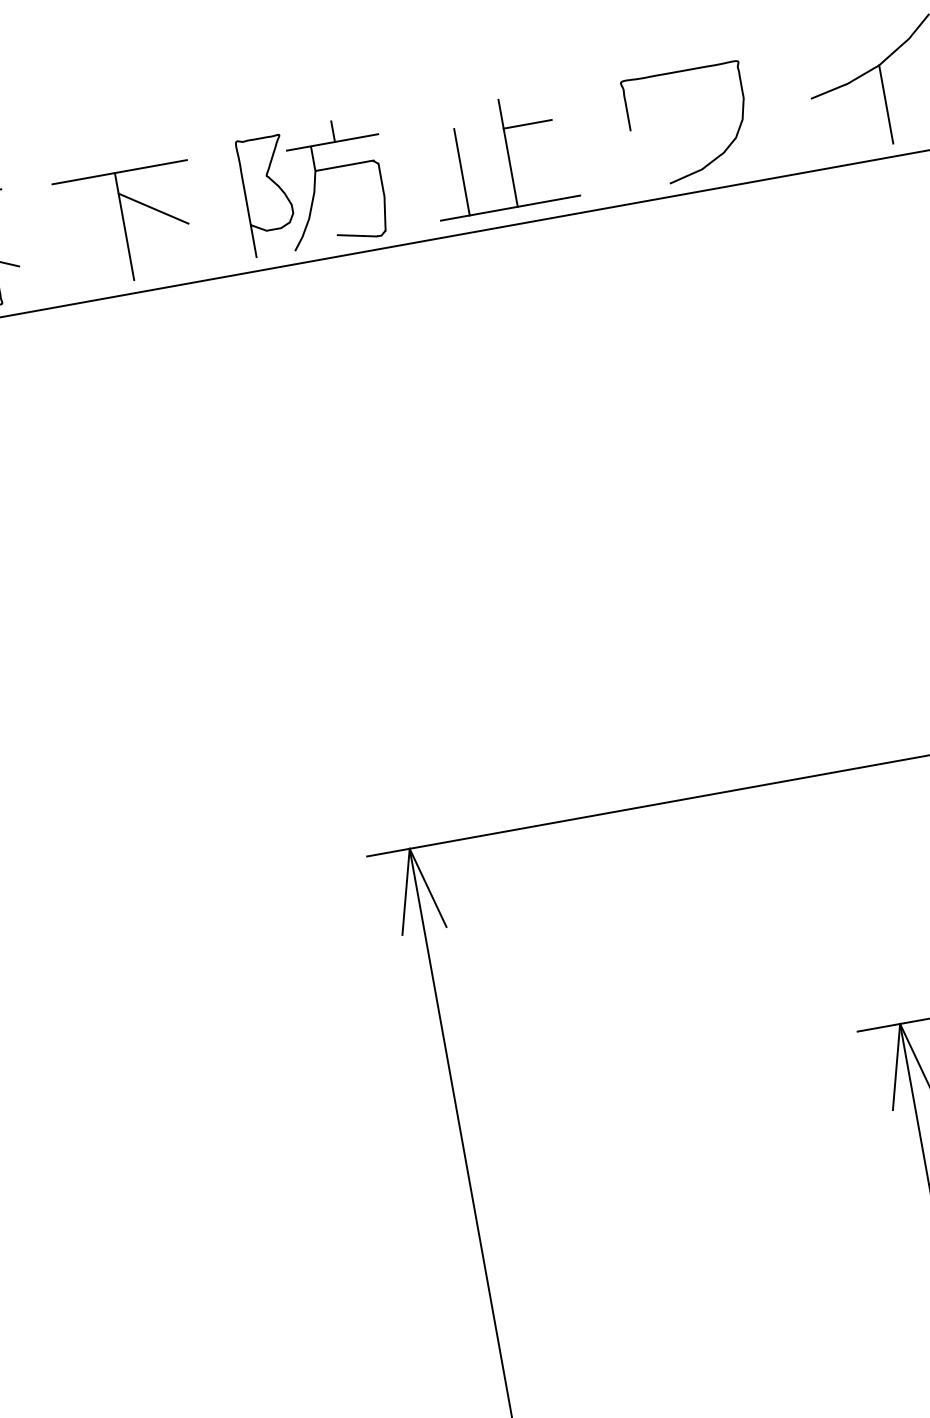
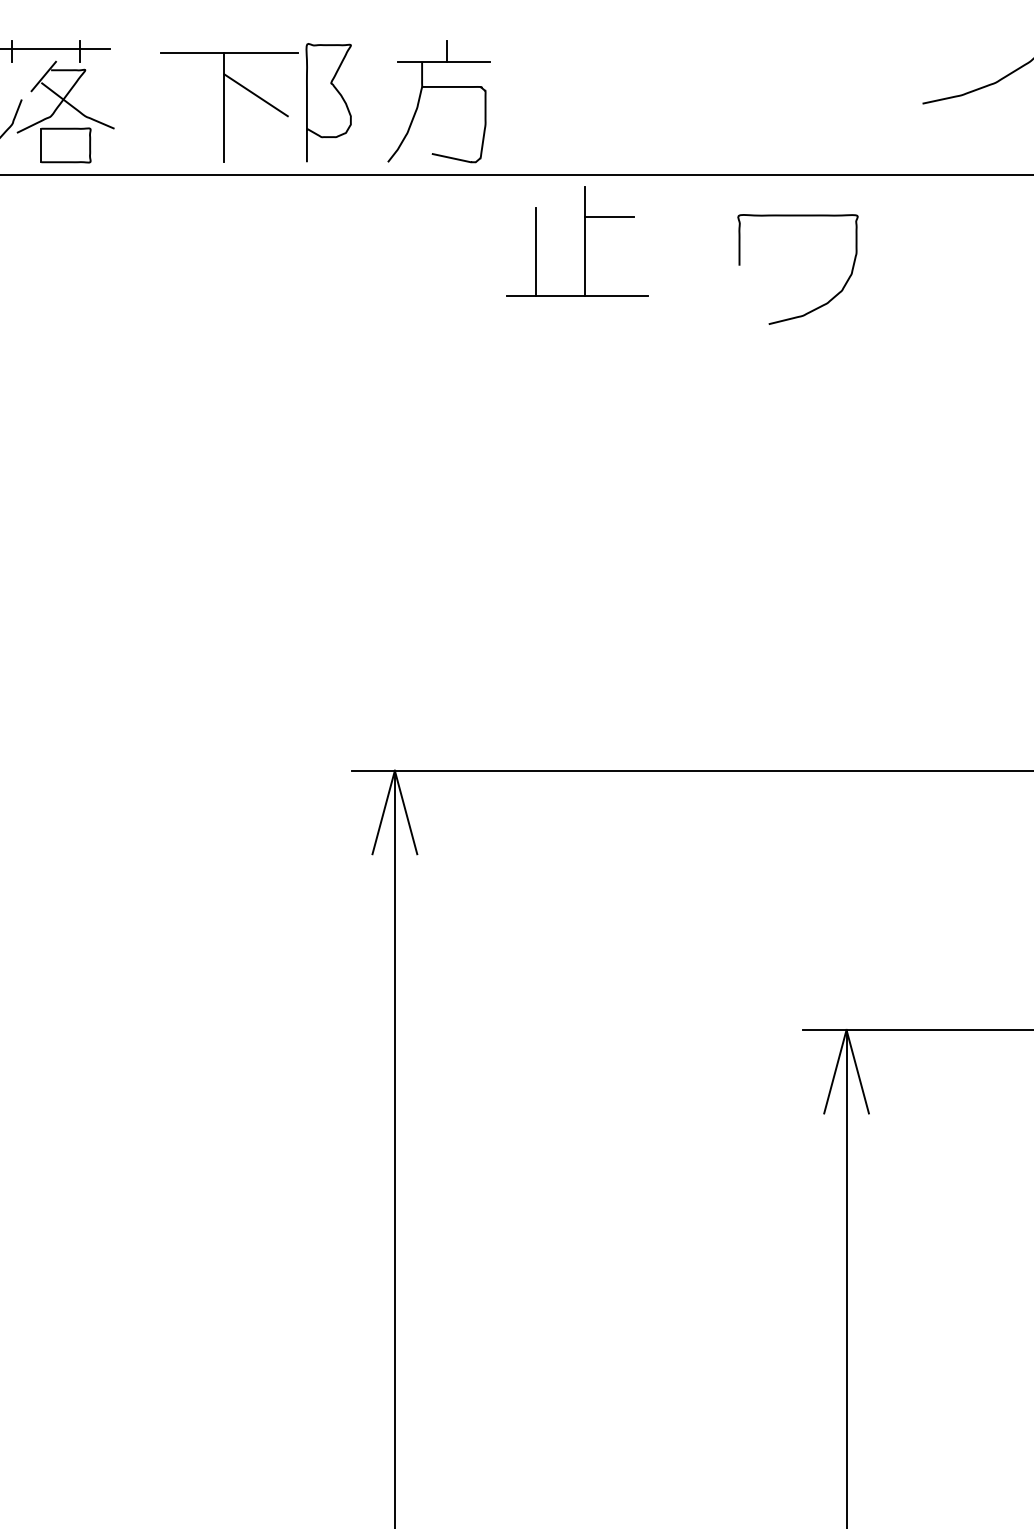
line: (886, 104) -> (995, 122), removed
part: (507, 153) -> (584, 241), moved
curve: (713, 158) -> (816, 307), moved
curve: (278, 187) -> (340, 96), moved

